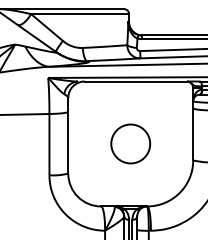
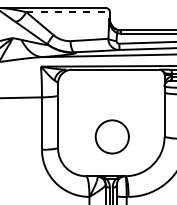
line: (80, 14) -> (68, 12), solid -> dashed
circle: (129, 143) -> (111, 136), moved

